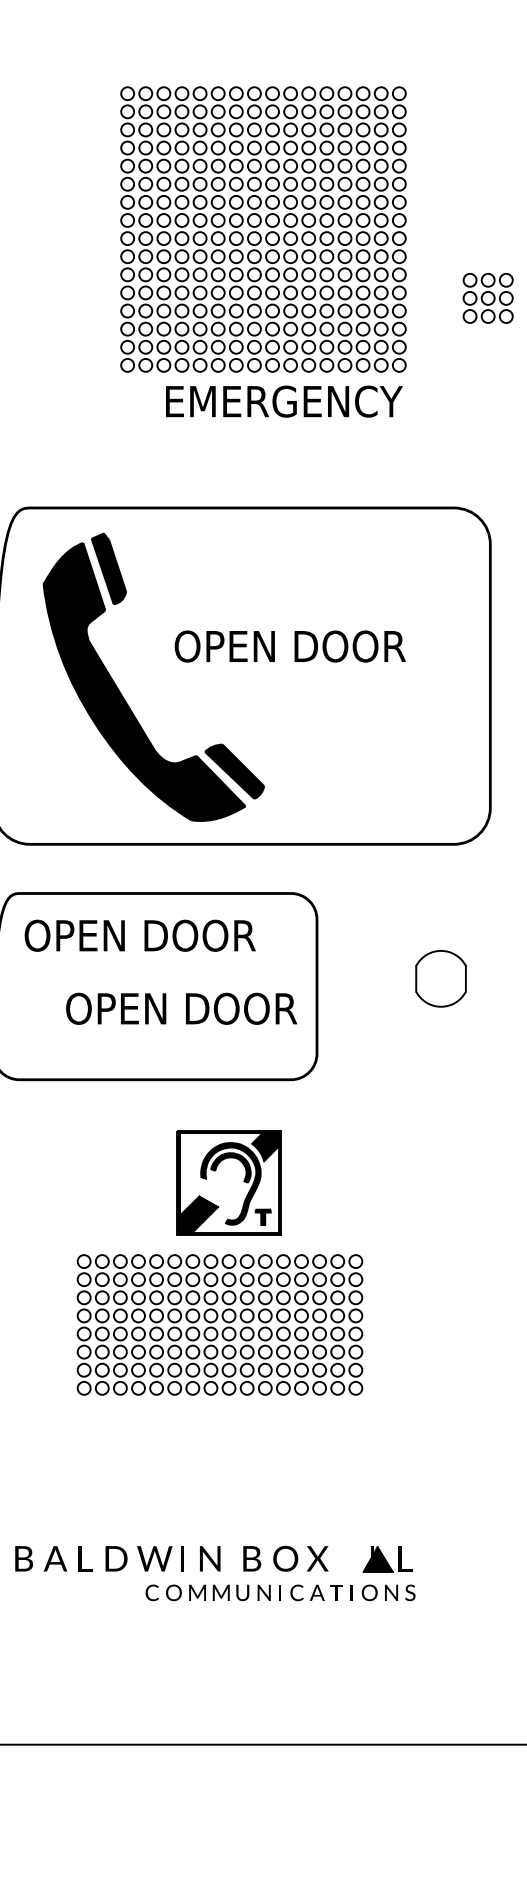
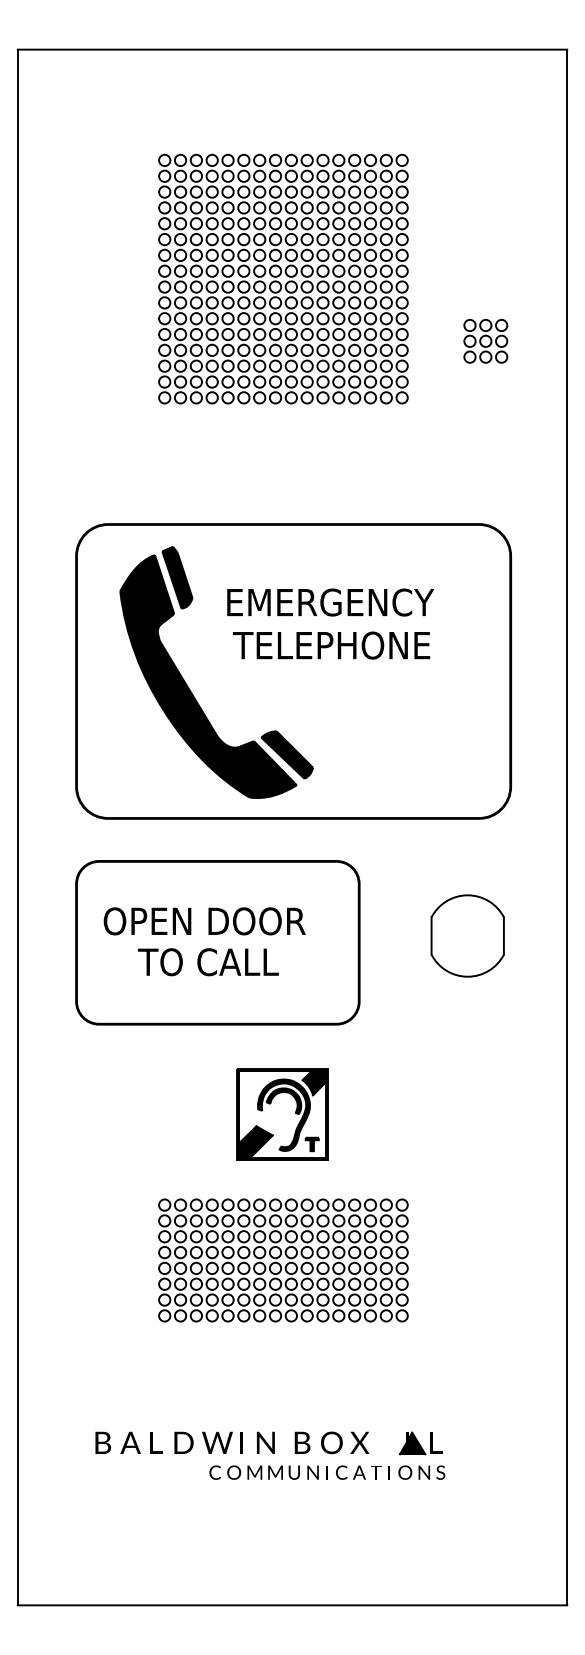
part: (263, 228) -> (283, 278), moved
part: (487, 298) -> (485, 341), moved
text: (284, 401) -> (330, 602), moved
text: (288, 646) -> (334, 645), OPEN DOOR -> TELEPHONE
text: (139, 935) -> (204, 921), moved
part: (440, 978) -> (467, 935), size x1.67
text: (180, 1009) -> (239, 962), OPEN DOOR -> TO CALL
part: (220, 1324) -> (283, 1260), moved

